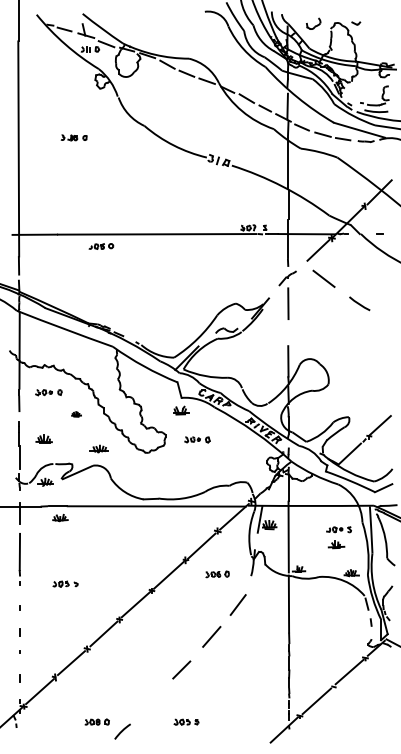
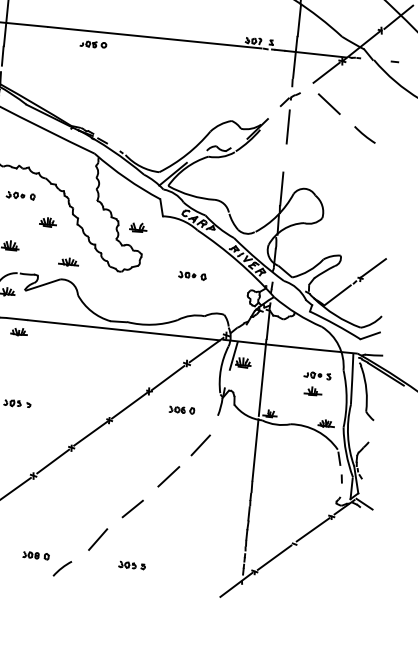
part: (181, 410) -> (138, 227), moved
part: (76, 414) -> (48, 222), size x1.67
part: (197, 439) -> (192, 275), moved
line: (152, 701) -> (97, 539), added

